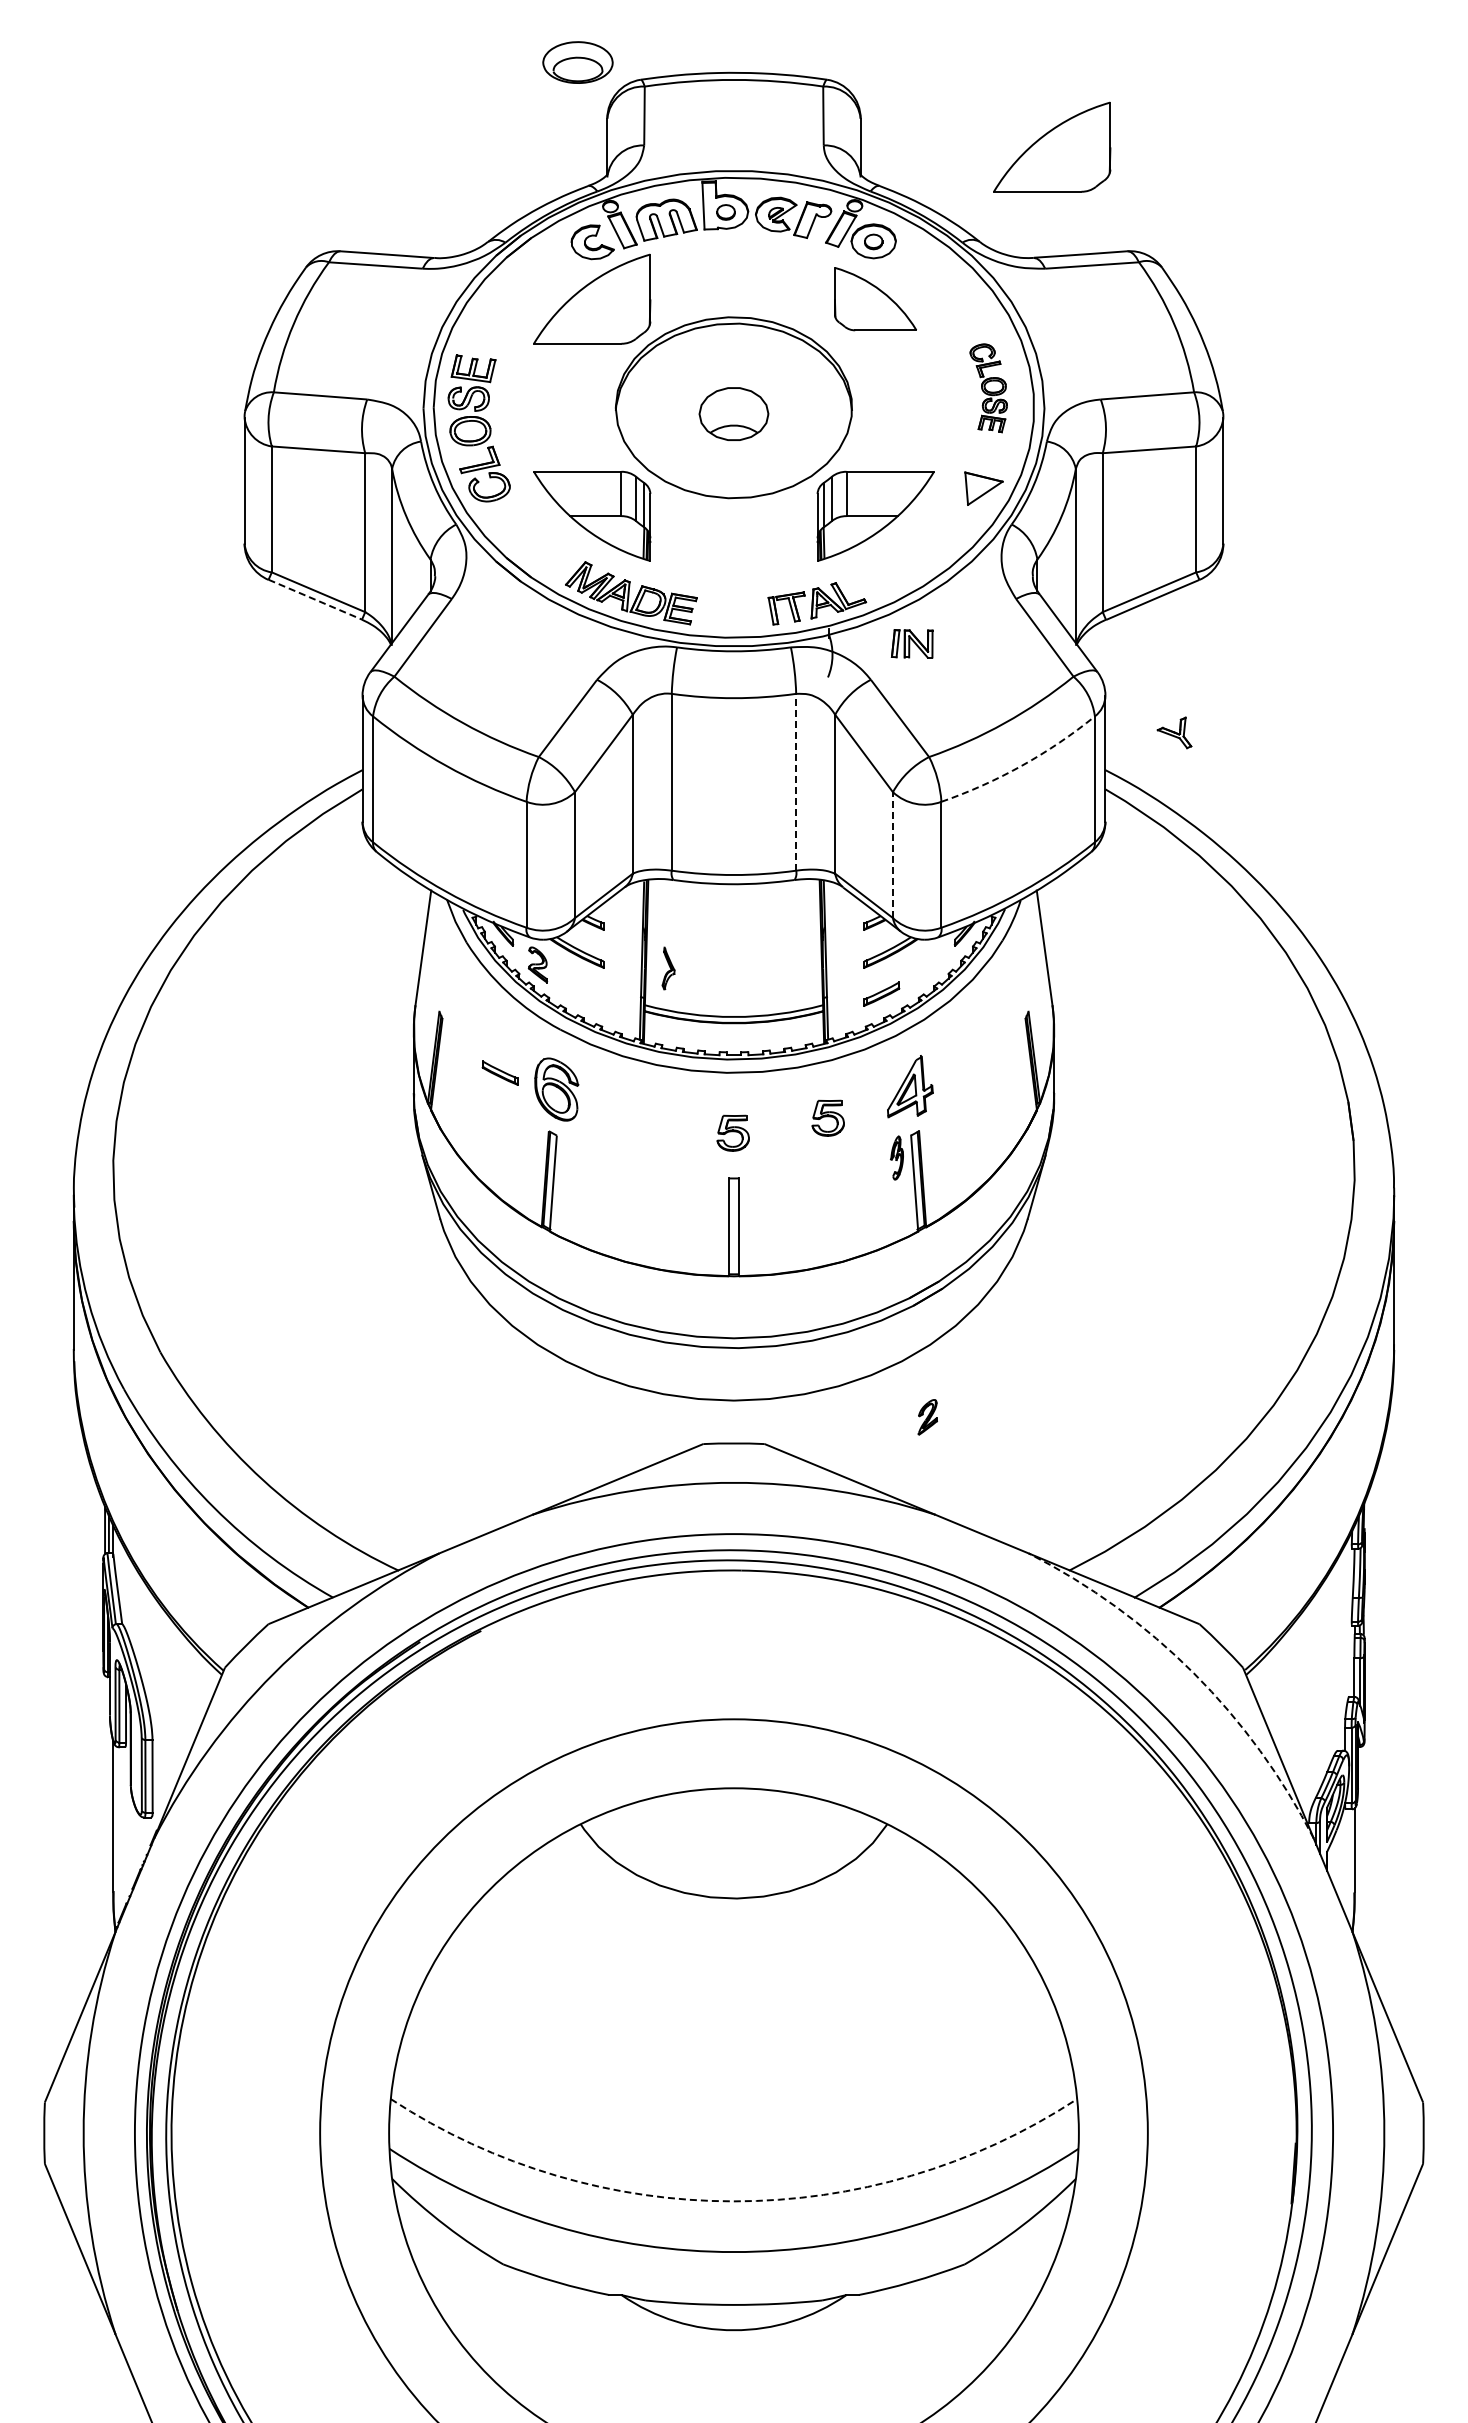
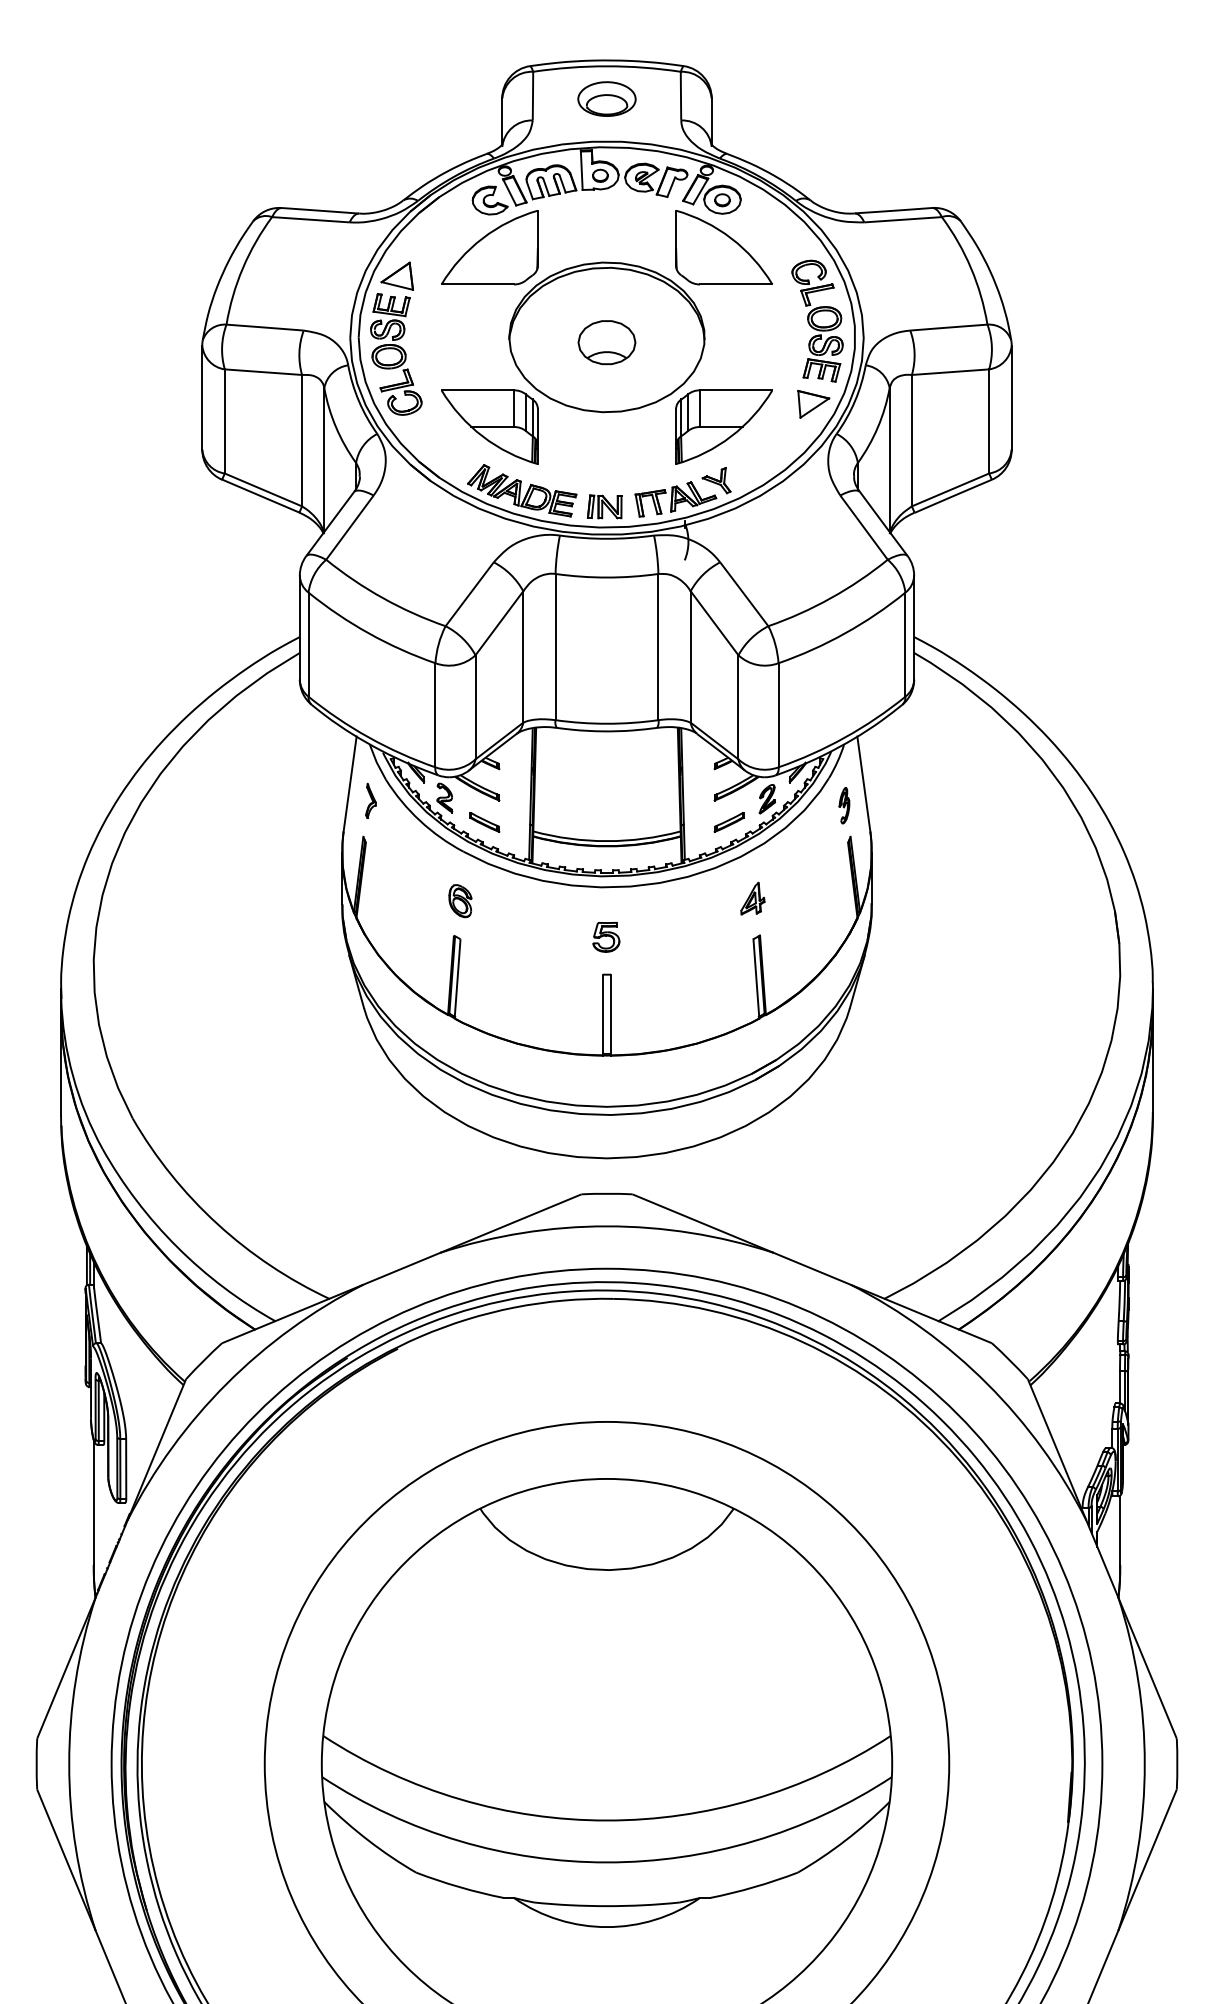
part: (577, 62) -> (606, 99), moved
part: (1052, 146) -> (870, 121), removed
part: (875, 298) -> (724, 247), size x1.43
part: (480, 333) -> (397, 275), added
part: (988, 388) -> (817, 321), size x1.67
line: (315, 599) -> (260, 495), dashed -> solid
part: (911, 643) -> (604, 506), moved
part: (1174, 732) -> (716, 480), moved
arc: (1021, 765) -> (844, 633), dashed -> solid
line: (796, 781) -> (658, 646), dashed -> solid
line: (892, 855) -> (738, 707), dashed -> solid
part: (668, 968) -> (370, 801), moved
part: (499, 1072) -> (484, 821), moved
part: (910, 1086) -> (752, 898), size x0.62
part: (556, 1089) -> (460, 901), size x0.62
part: (827, 1117) -> (684, 924), removed
part: (896, 1157) -> (843, 805), moved
part: (927, 1417) -> (767, 799), moved
arc: (1193, 1673) -> (986, 1384), dashed -> solid
arc: (734, 2201) -> (607, 1820), dashed -> solid

